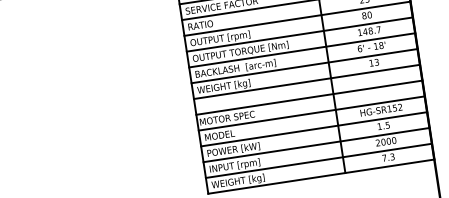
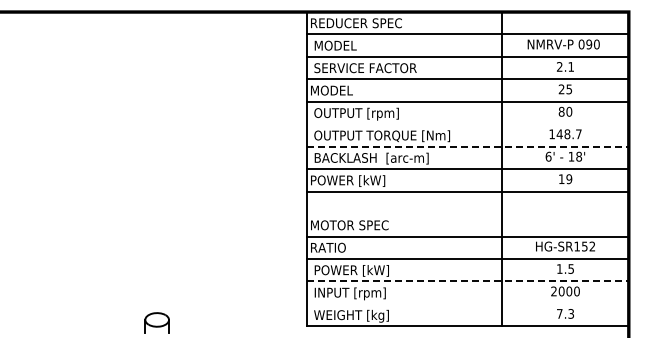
text: (200, 25) -> (331, 90), RATIO -> MODEL
line: (299, 34) -> (467, 124), removed
line: (302, 50) -> (468, 146), solid -> dashed
text: (376, 61) -> (569, 178), 13 -> 19
text: (222, 87) -> (349, 181), WEIGHT [kg] -> POWER [kW]
line: (309, 98) -> (467, 214), removed
text: (218, 135) -> (333, 247), MODEL -> RATIO
line: (316, 145) -> (468, 281), solid -> dashed
line: (318, 160) -> (467, 303), removed

